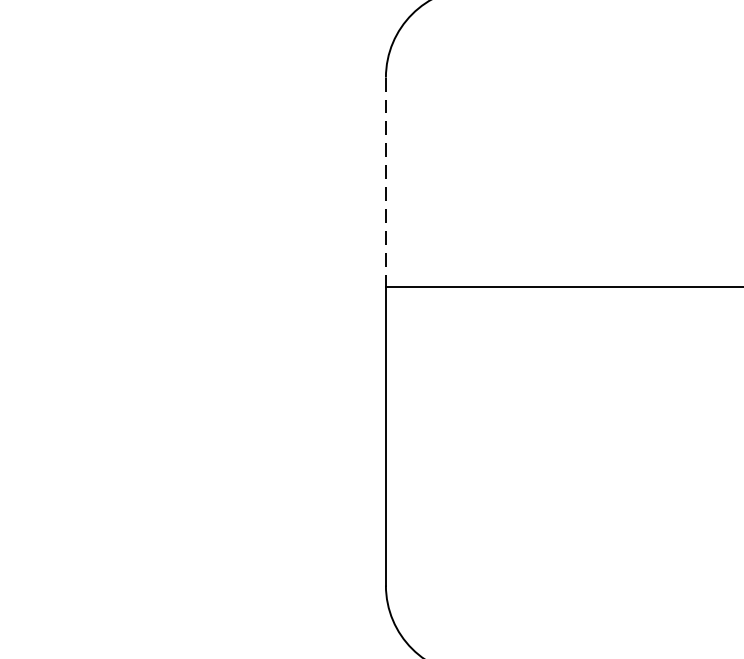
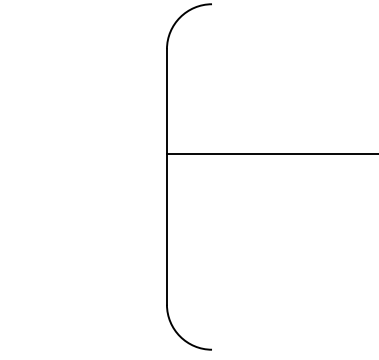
line: (385, 181) -> (166, 101), dashed -> solid

